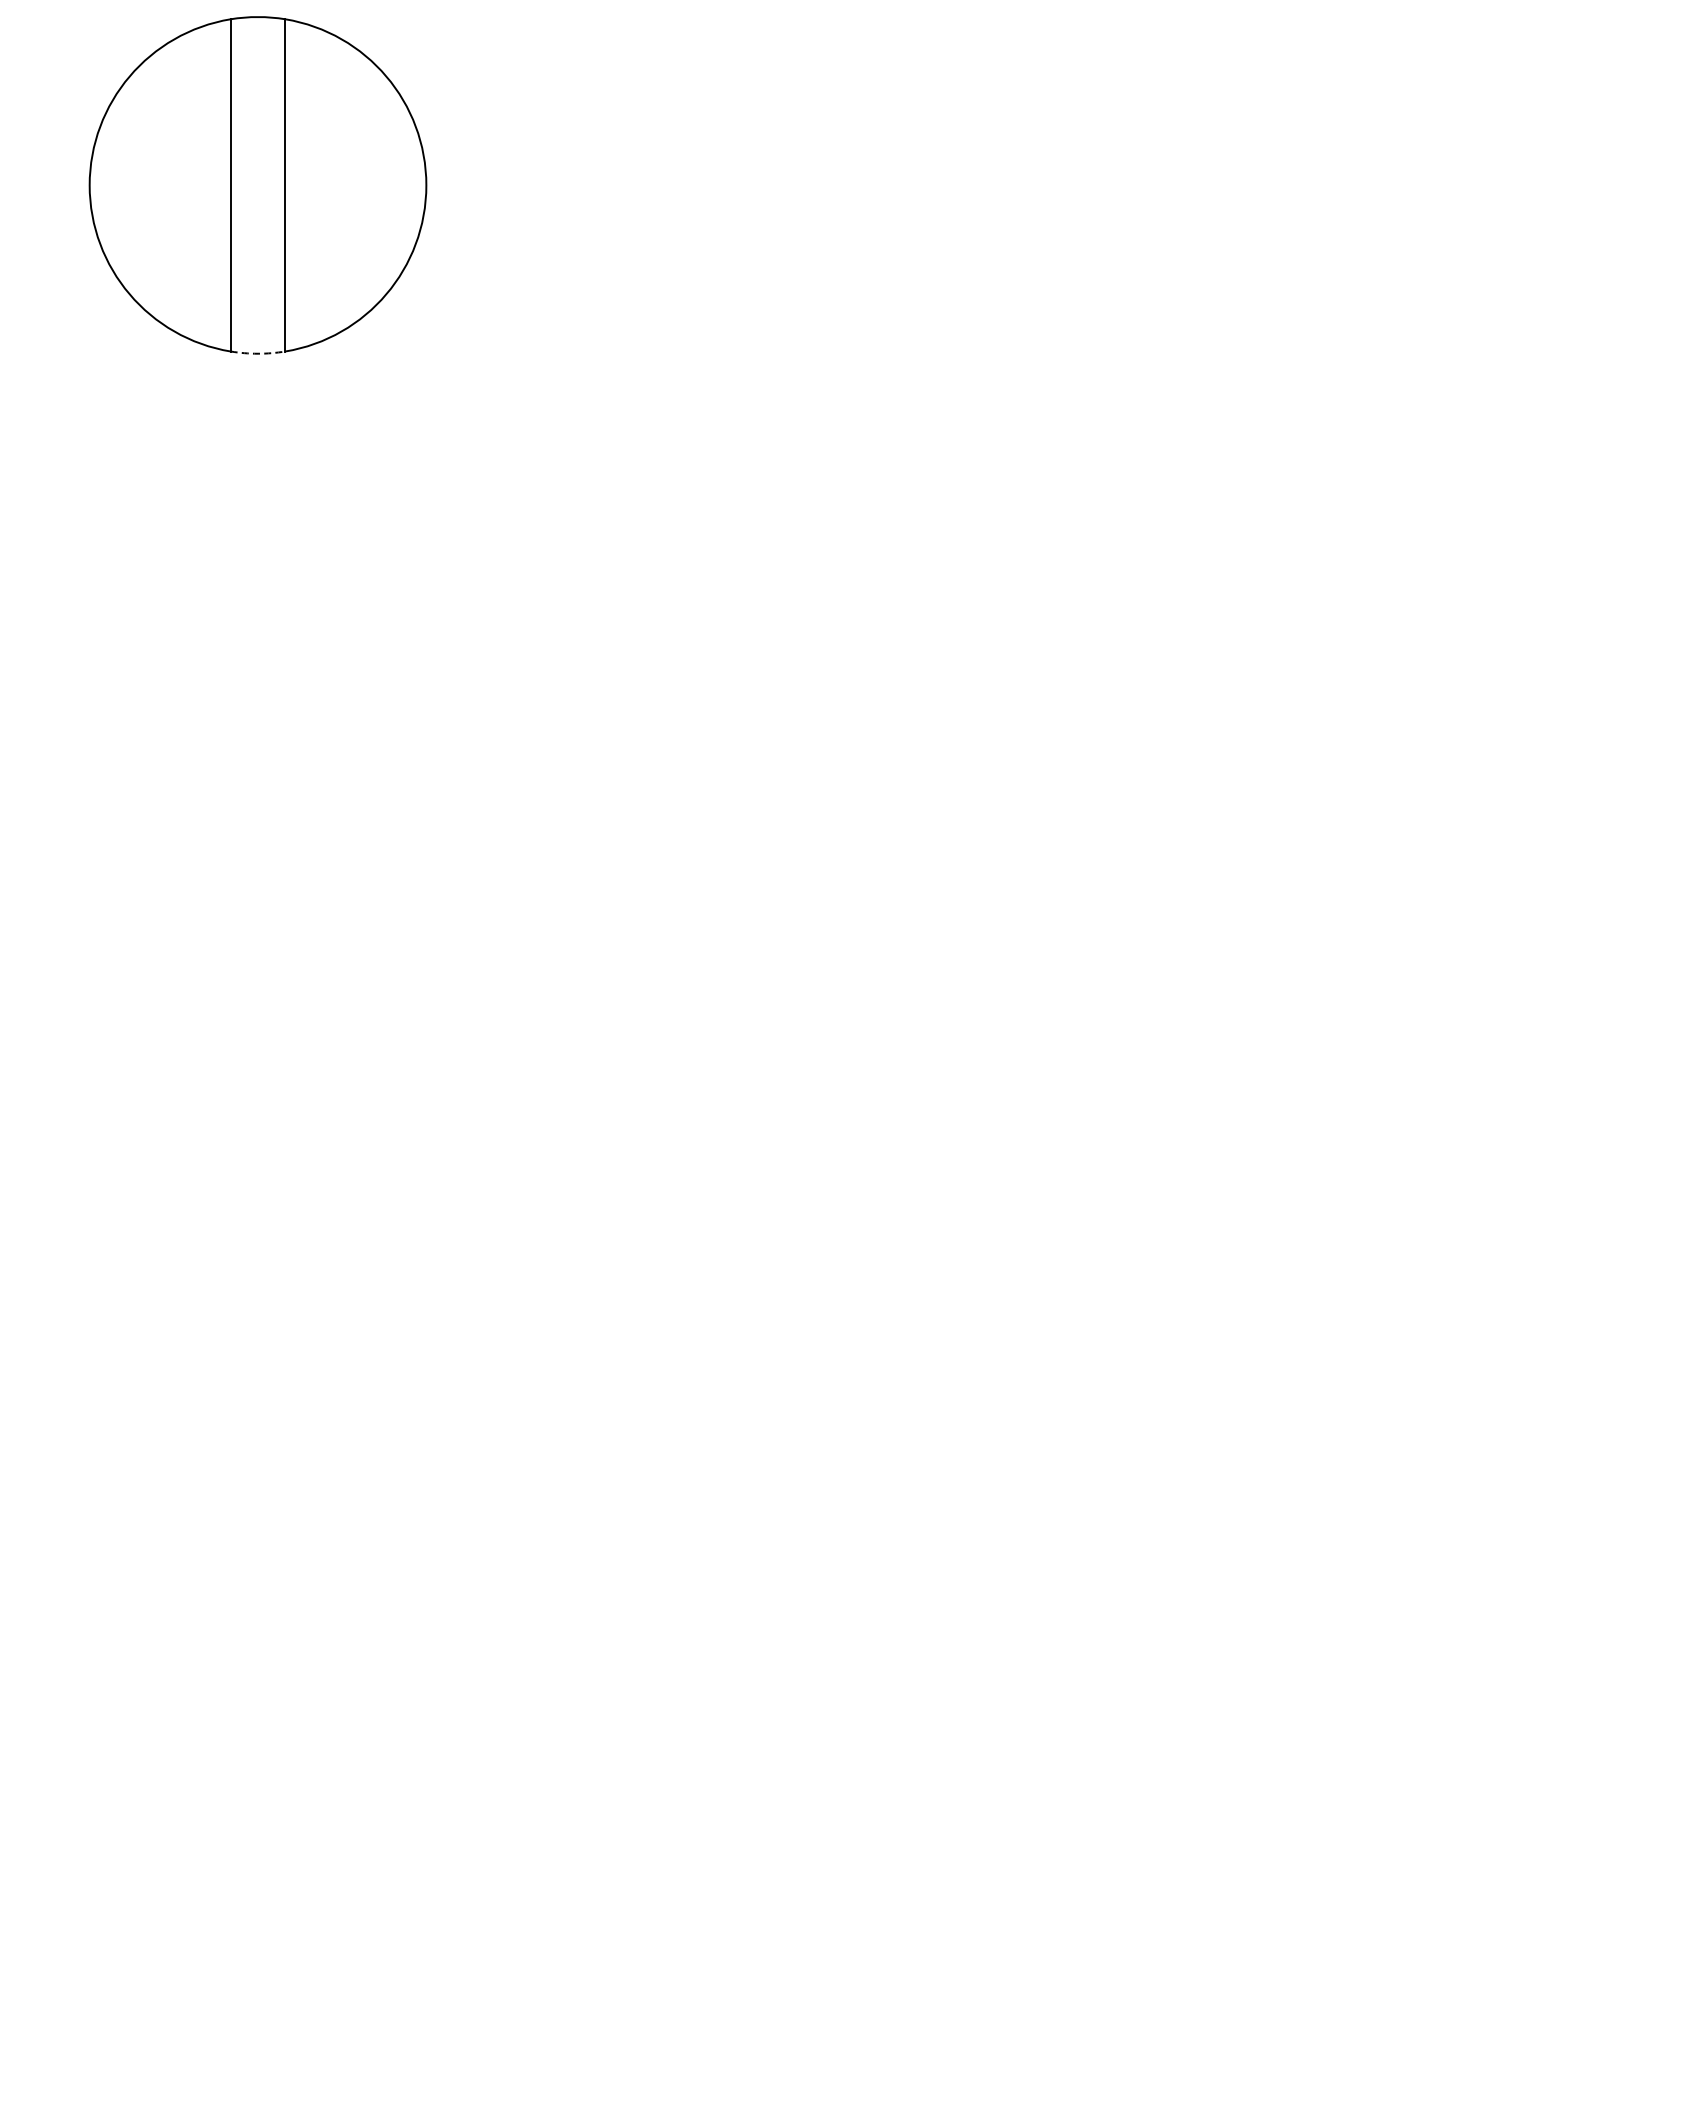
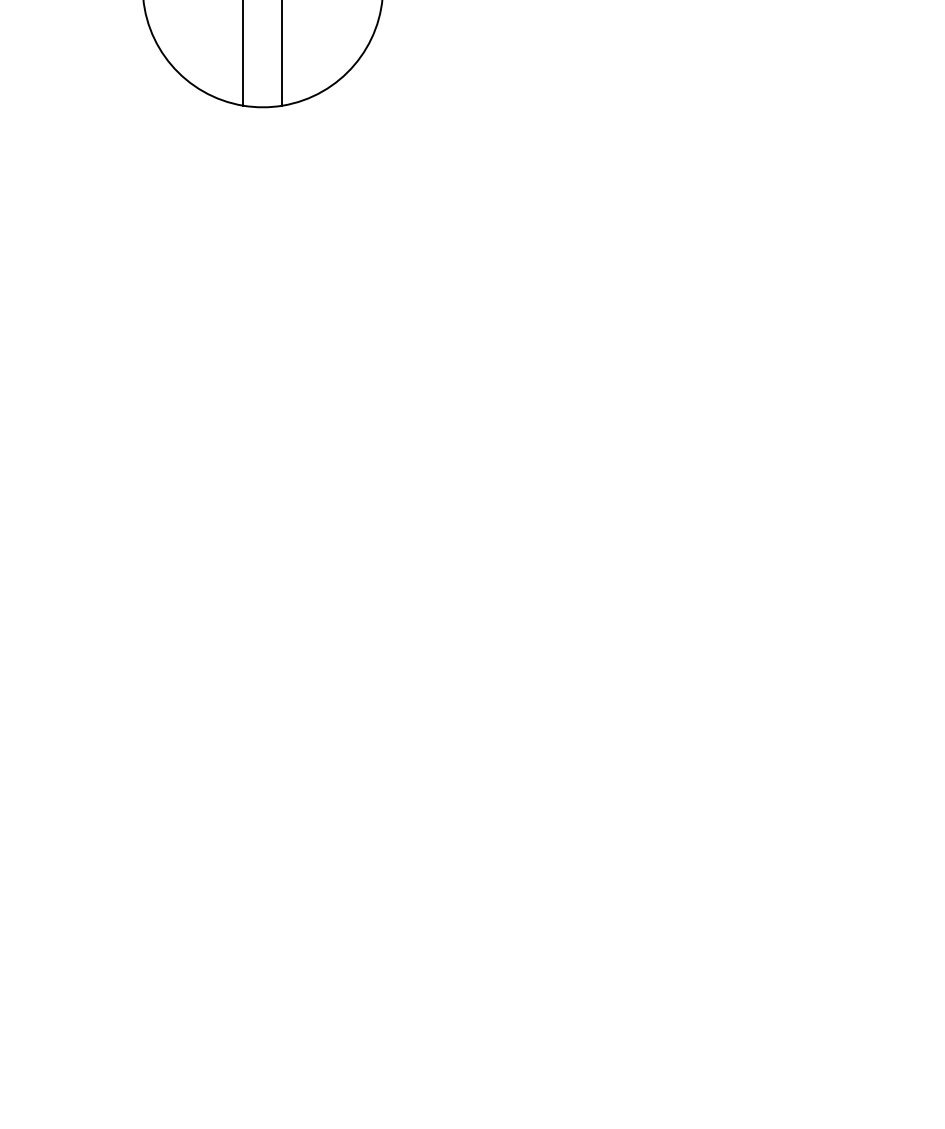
arc: (258, 353) -> (263, 107), dashed -> solid

